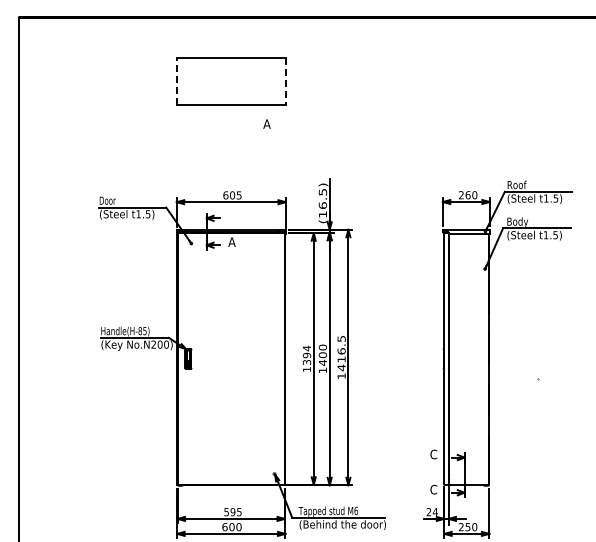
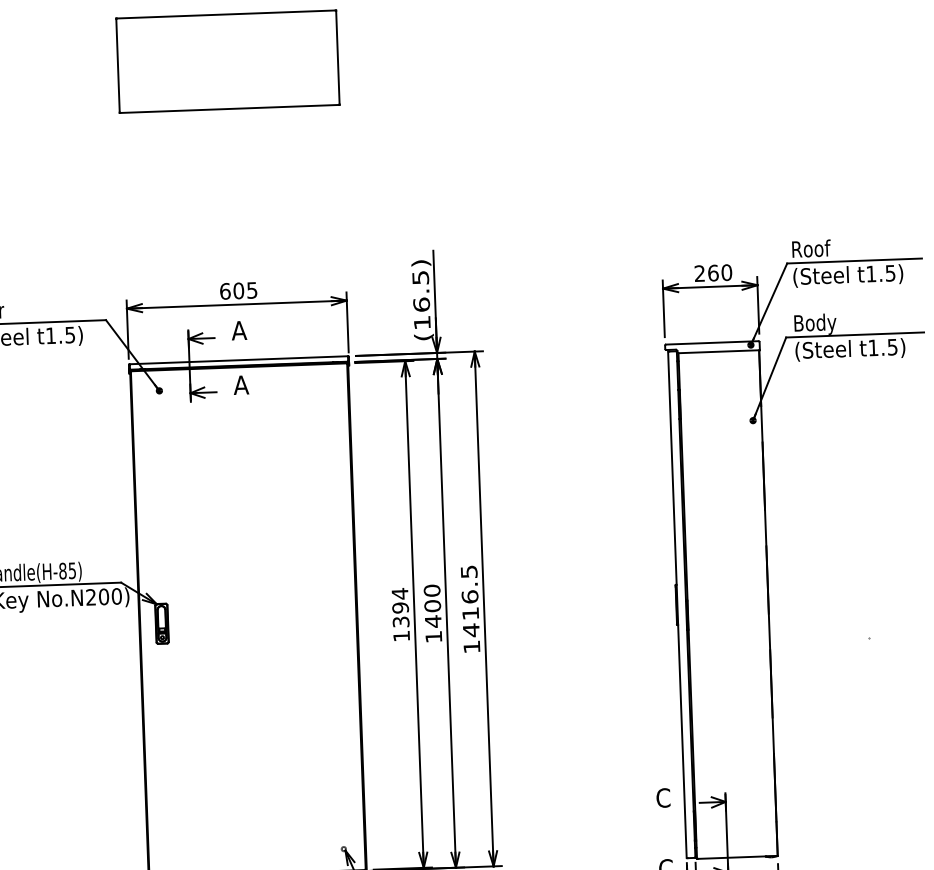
line: (176, 81) -> (117, 65), dashed -> solid
line: (285, 82) -> (337, 59), dashed -> solid
text: (266, 123) -> (238, 329), moved

